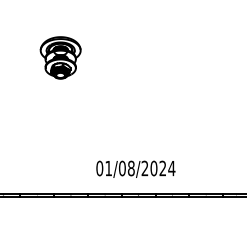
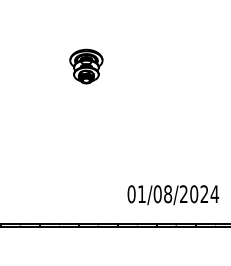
part: (60, 57) -> (86, 66), size x0.7

